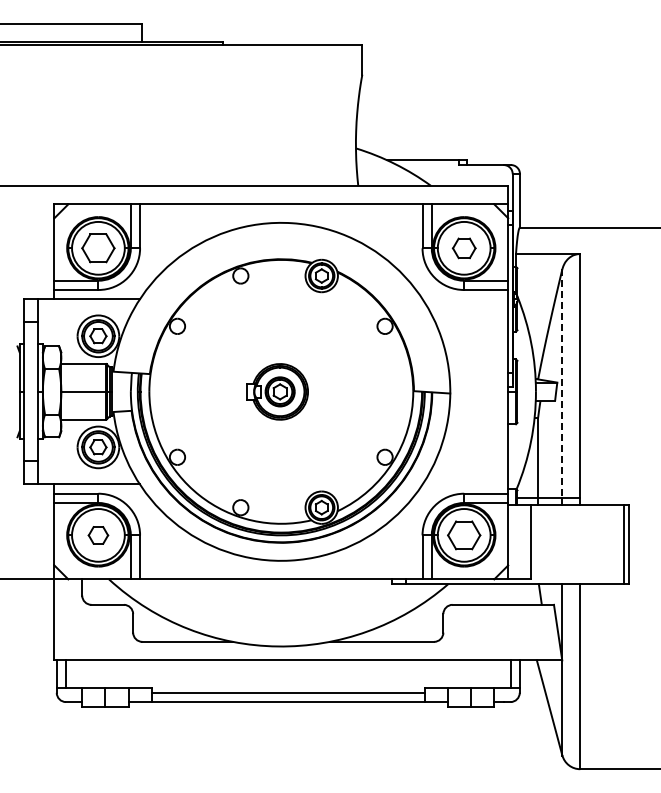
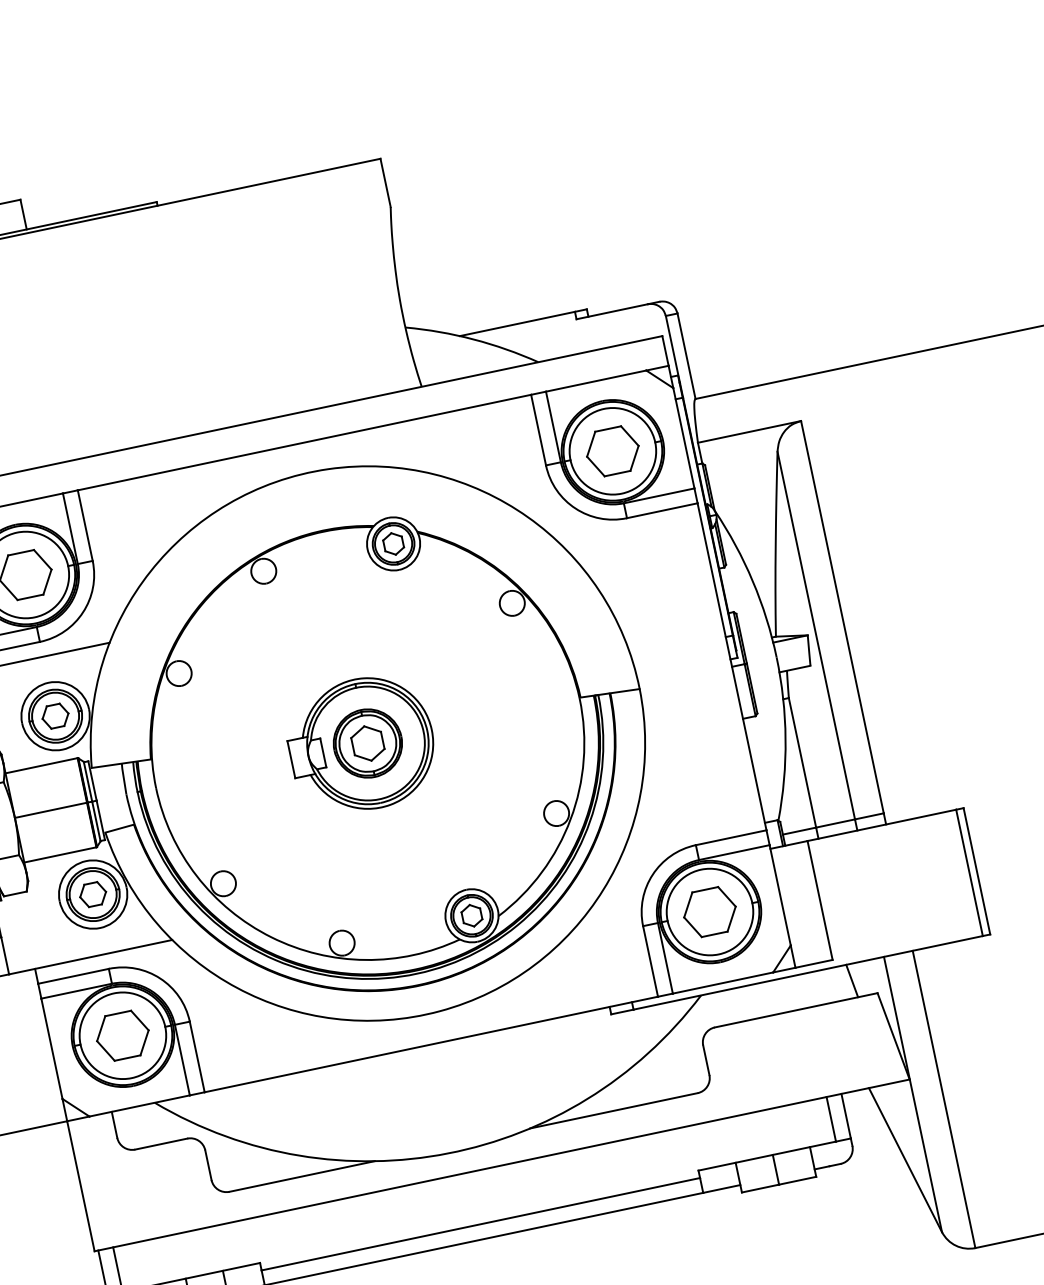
part: (464, 248) -> (613, 451), size x1.43
line: (562, 383) -> (816, 635), dashed -> solid
part: (277, 391) -> (361, 744), size x1.43
part: (98, 535) -> (123, 1035), size x1.67

